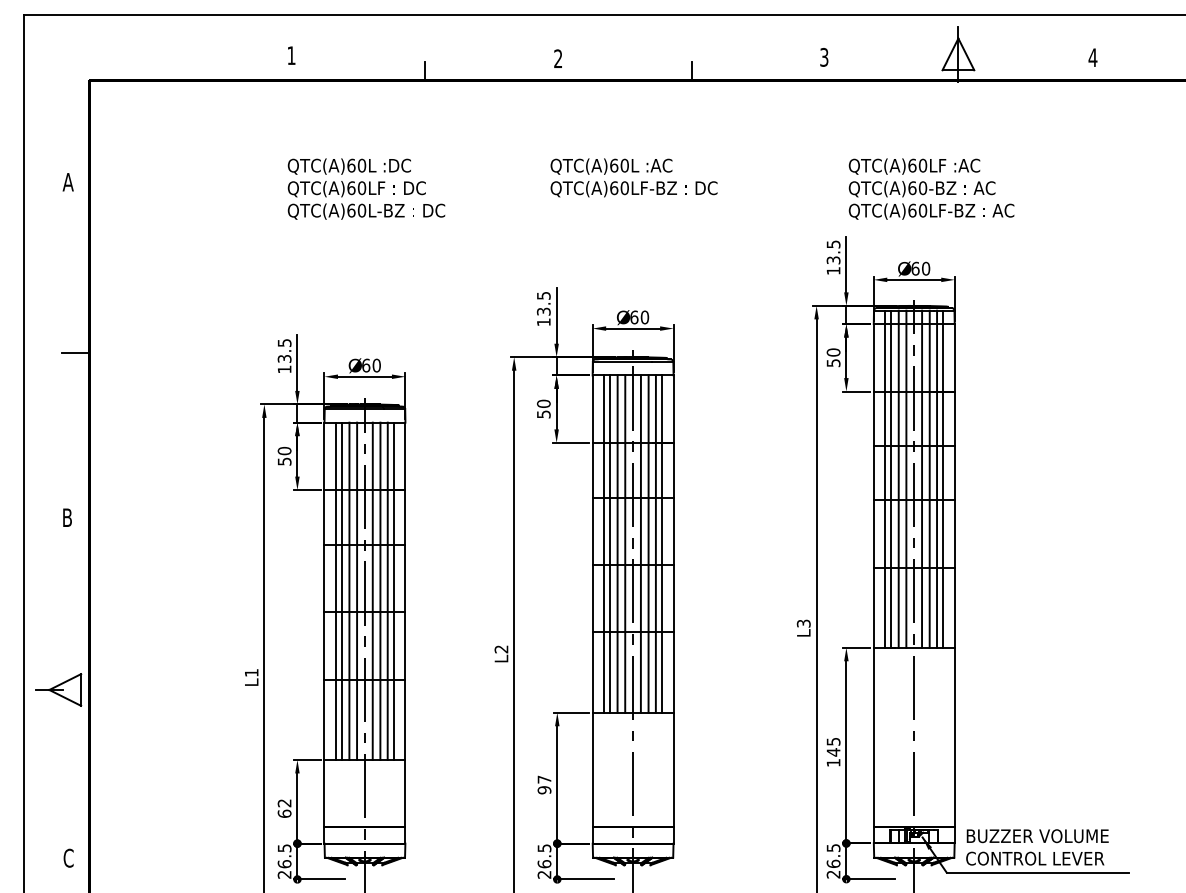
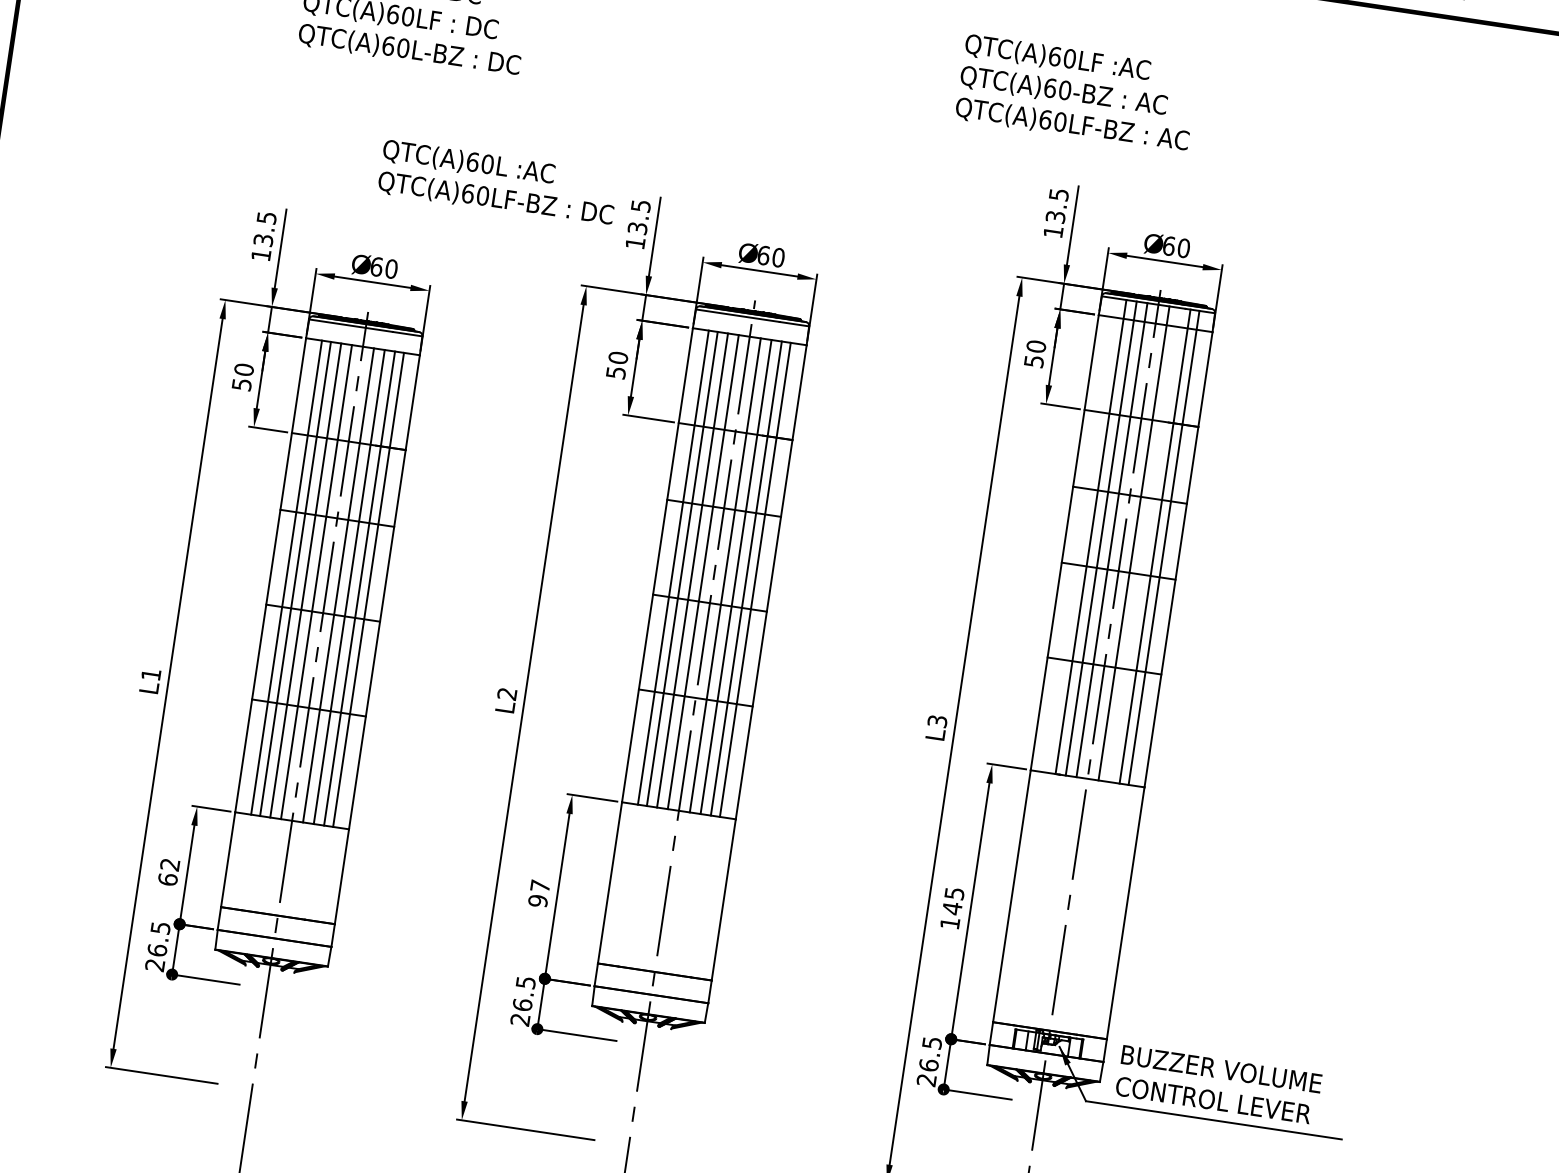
text: (633, 177) -> (497, 182), moved
text: (931, 188) -> (1077, 92), moved
line: (885, 479) -> (1082, 535), removed
line: (929, 479) -> (1144, 545), removed

